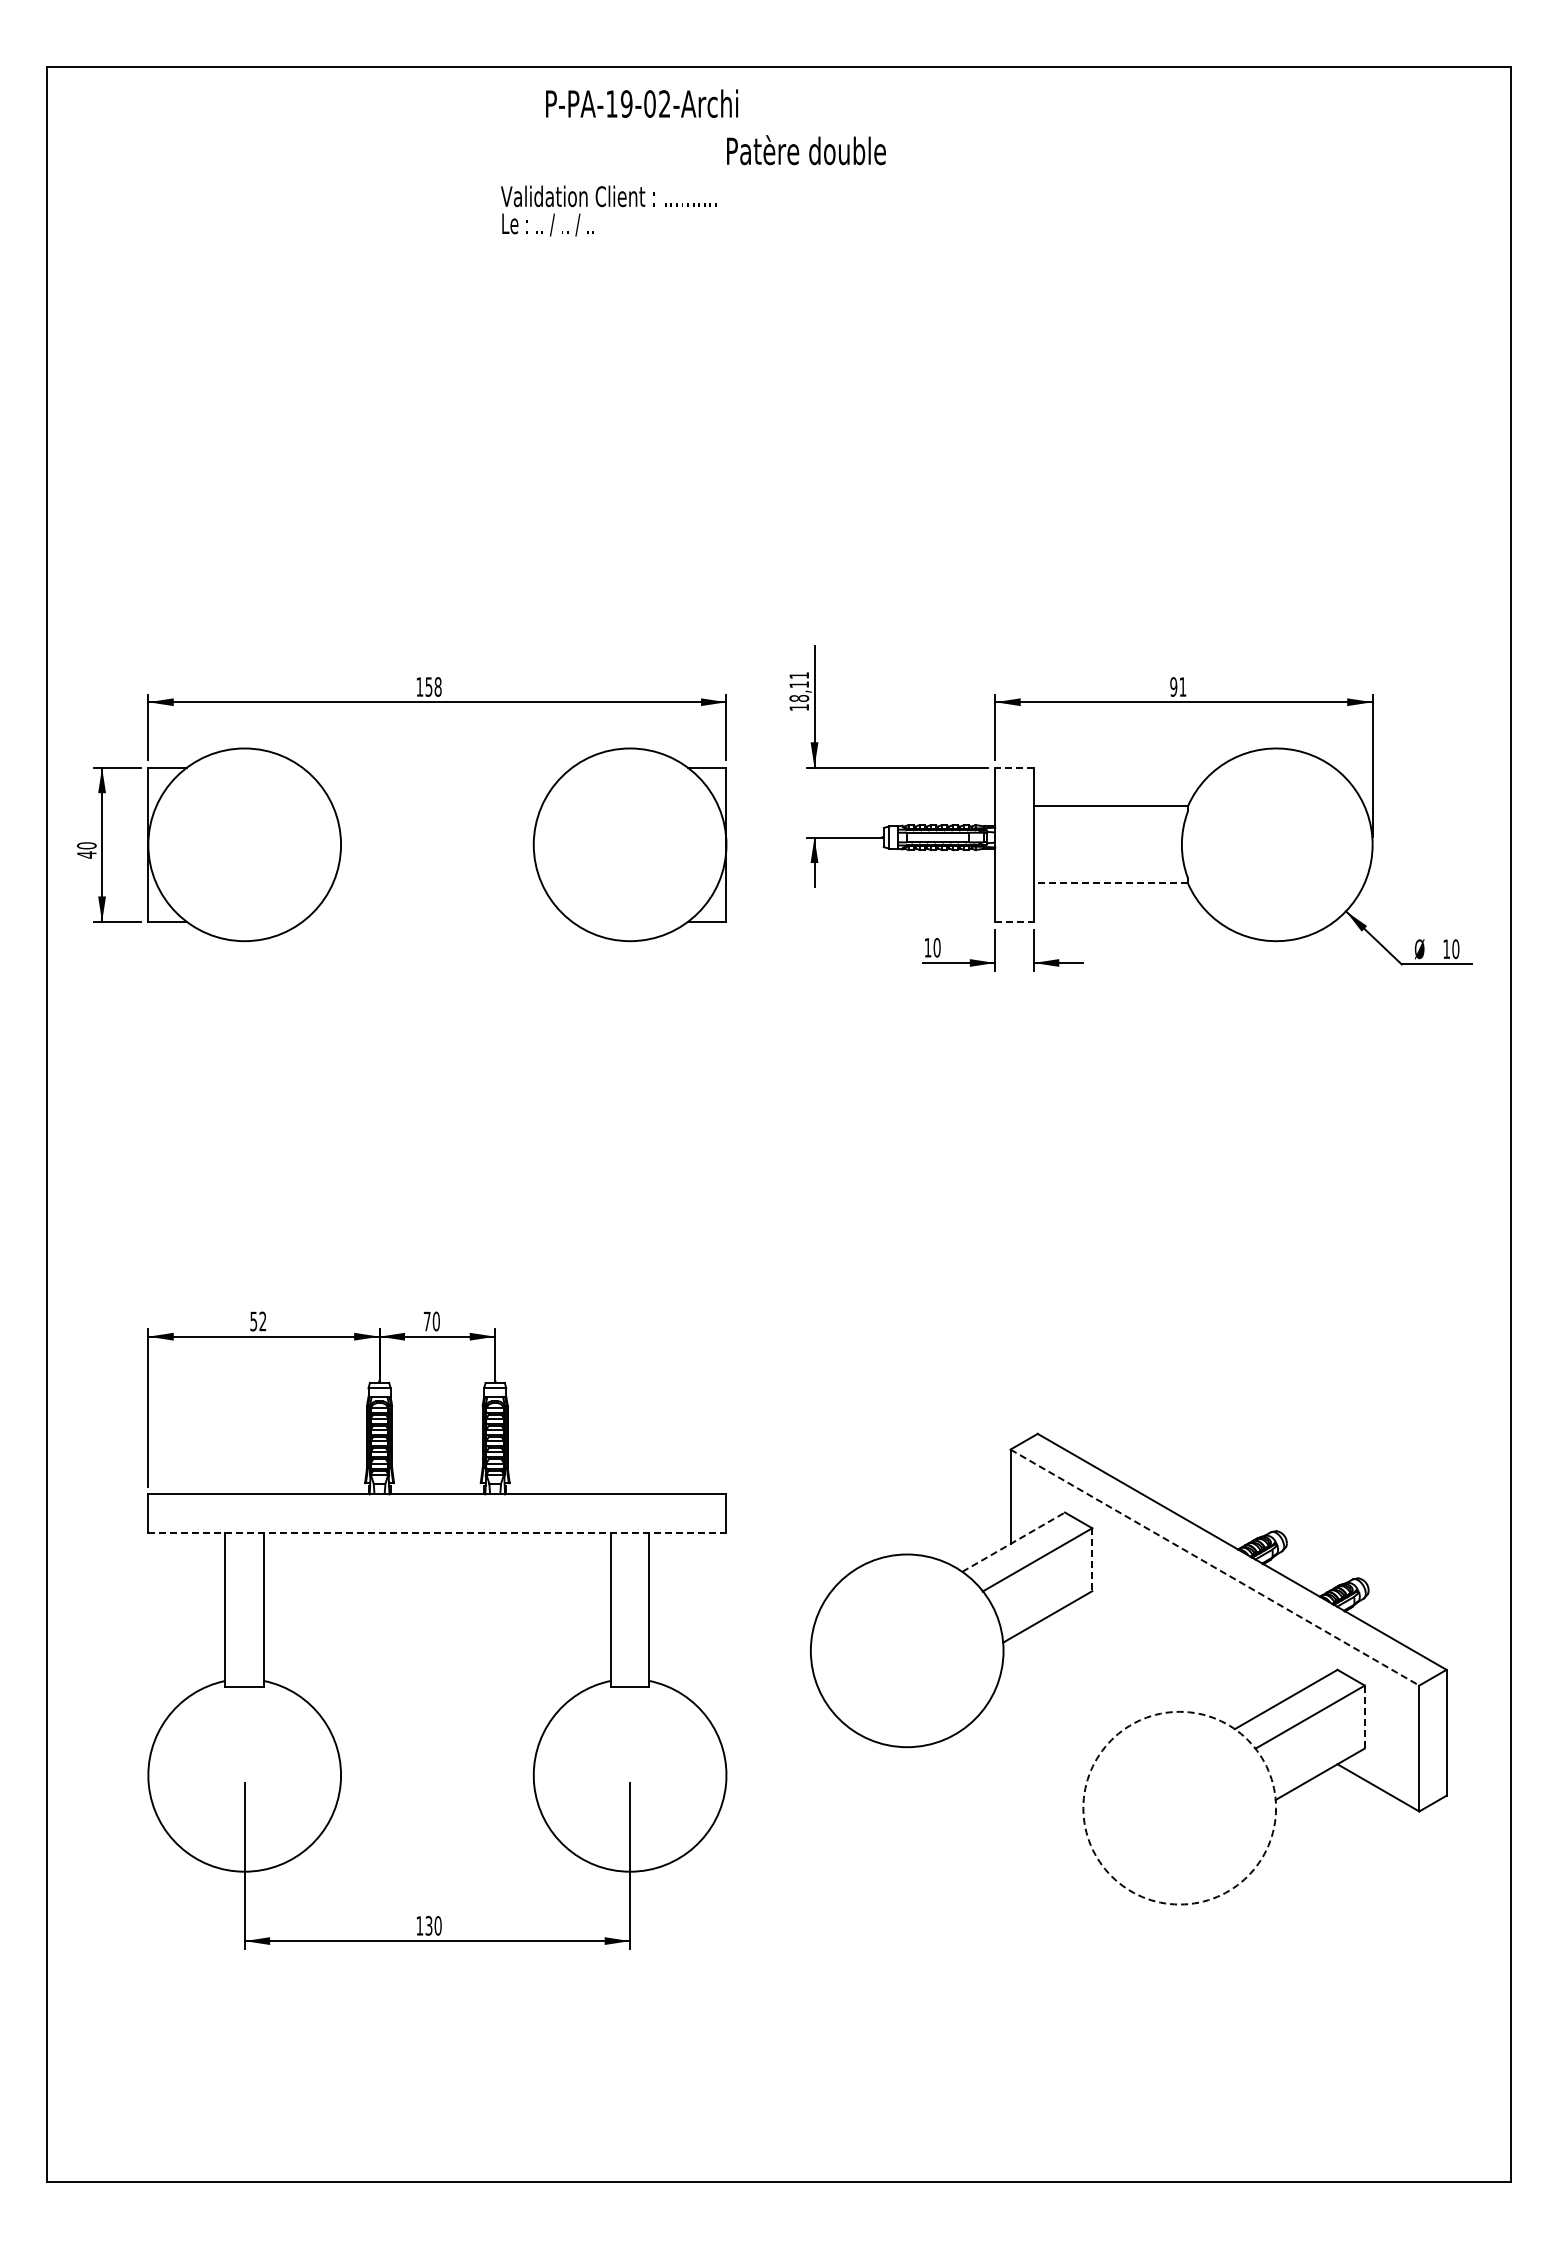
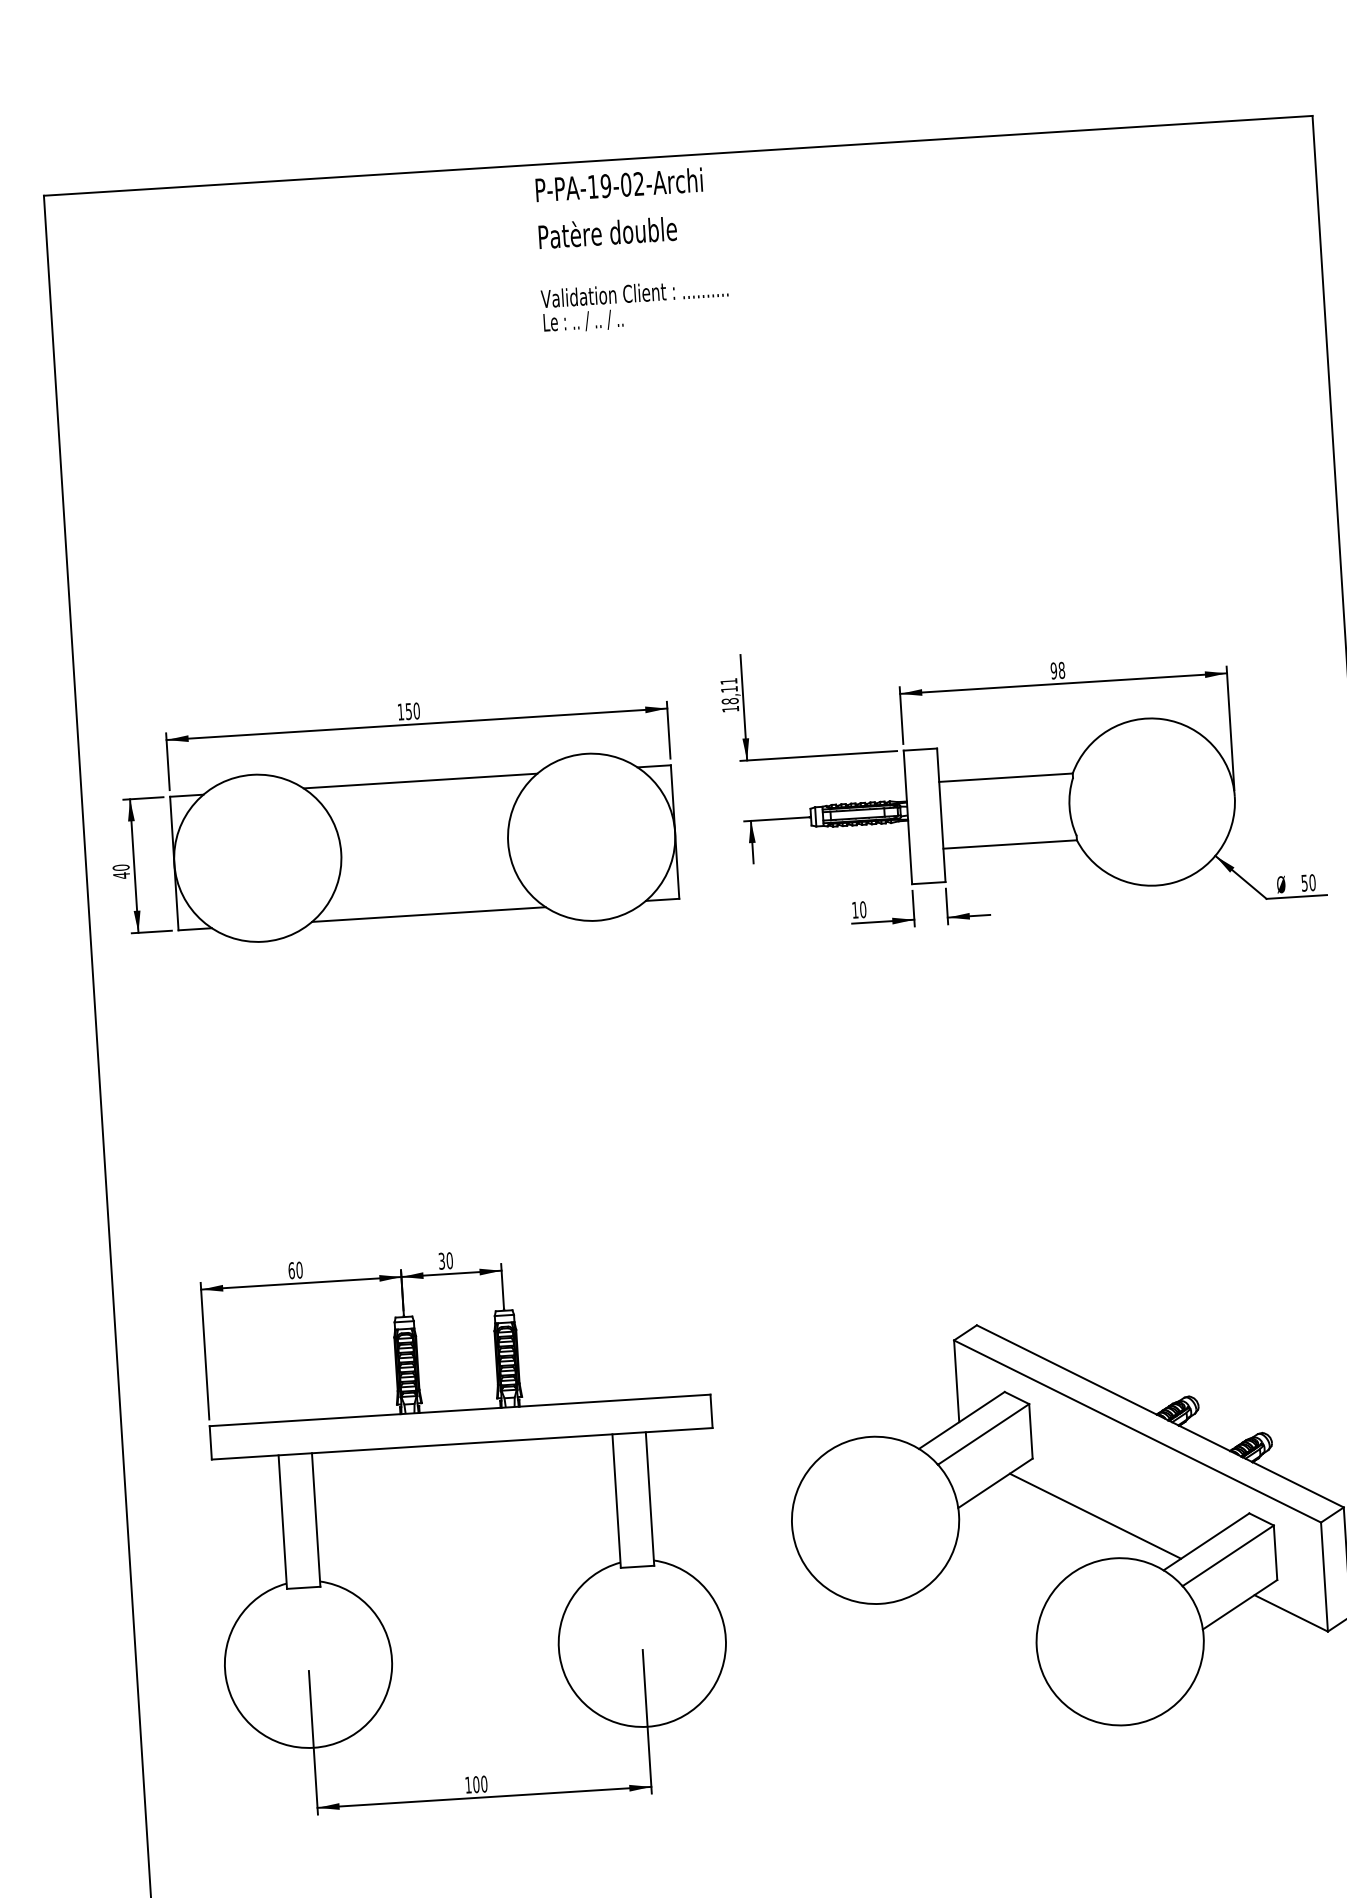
text: (641, 103) -> (618, 184), moved
text: (806, 150) -> (607, 232), moved
text: (608, 210) -> (635, 305), moved
text: (437, 686) -> (416, 710), 158 -> 150
text: (1182, 686) -> (1061, 670), 91 -> 98
line: (437, 767) -> (420, 780), added
line: (1014, 767) -> (920, 749), dashed -> solid
line: (1110, 883) -> (1009, 844), dashed -> solid
line: (437, 921) -> (428, 914), added
line: (1015, 921) -> (929, 882), dashed -> solid
text: (1446, 949) -> (1304, 883), 10 -> 50
text: (258, 1321) -> (295, 1270), 52 -> 60
text: (426, 1321) -> (441, 1261), 70 -> 30
line: (437, 1532) -> (462, 1443), dashed -> solid
line: (1014, 1541) -> (962, 1419), dashed -> solid
line: (1092, 1560) -> (1031, 1432), dashed -> solid
line: (1215, 1567) -> (1138, 1431), dashed -> solid
line: (1160, 1661) -> (1095, 1515), added
line: (1364, 1717) -> (1275, 1553), dashed -> solid
circle: (1179, 1807) -> (1119, 1641), dashed -> solid
text: (428, 1925) -> (475, 1784), 130 -> 100

